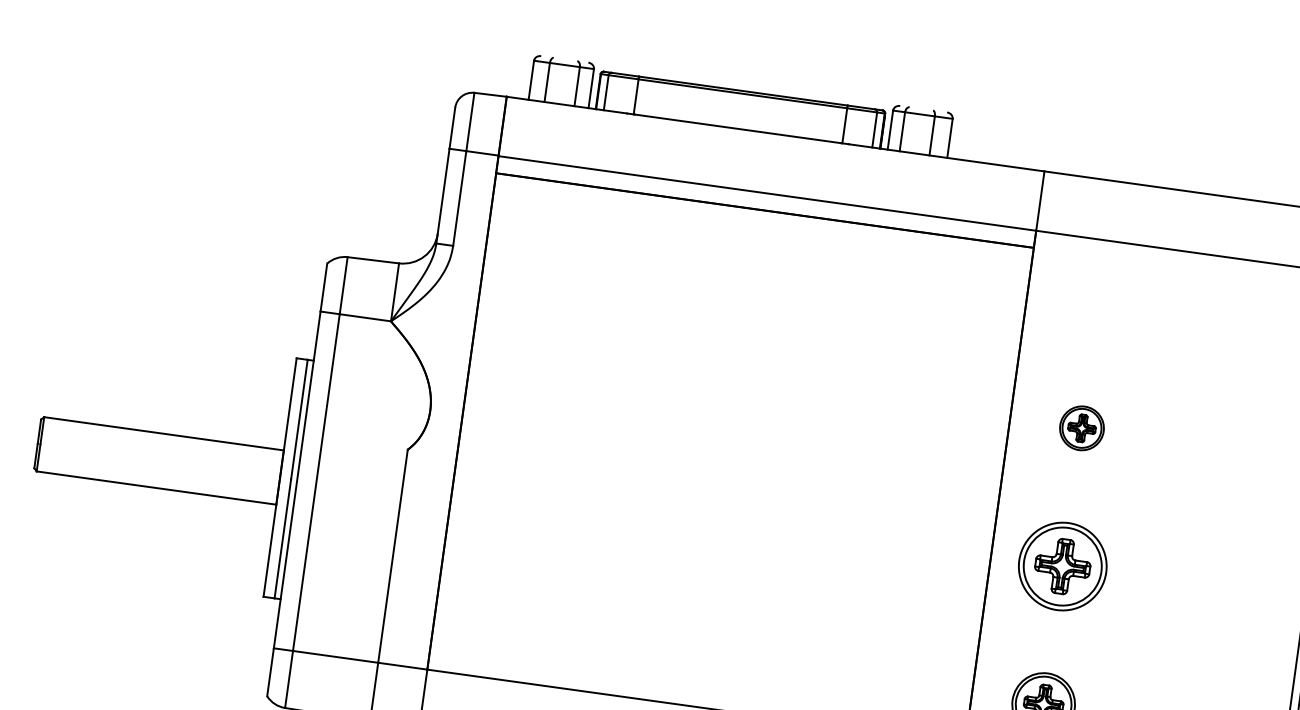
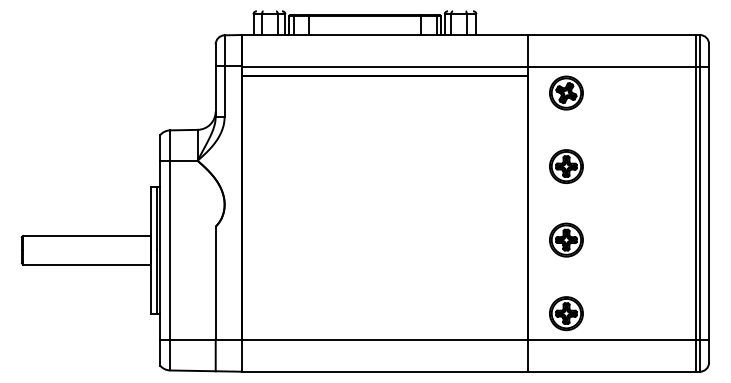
part: (1101, 289) -> (566, 92), added
part: (1082, 428) -> (566, 166), size x1.43
part: (1063, 565) -> (566, 239), size x0.71

